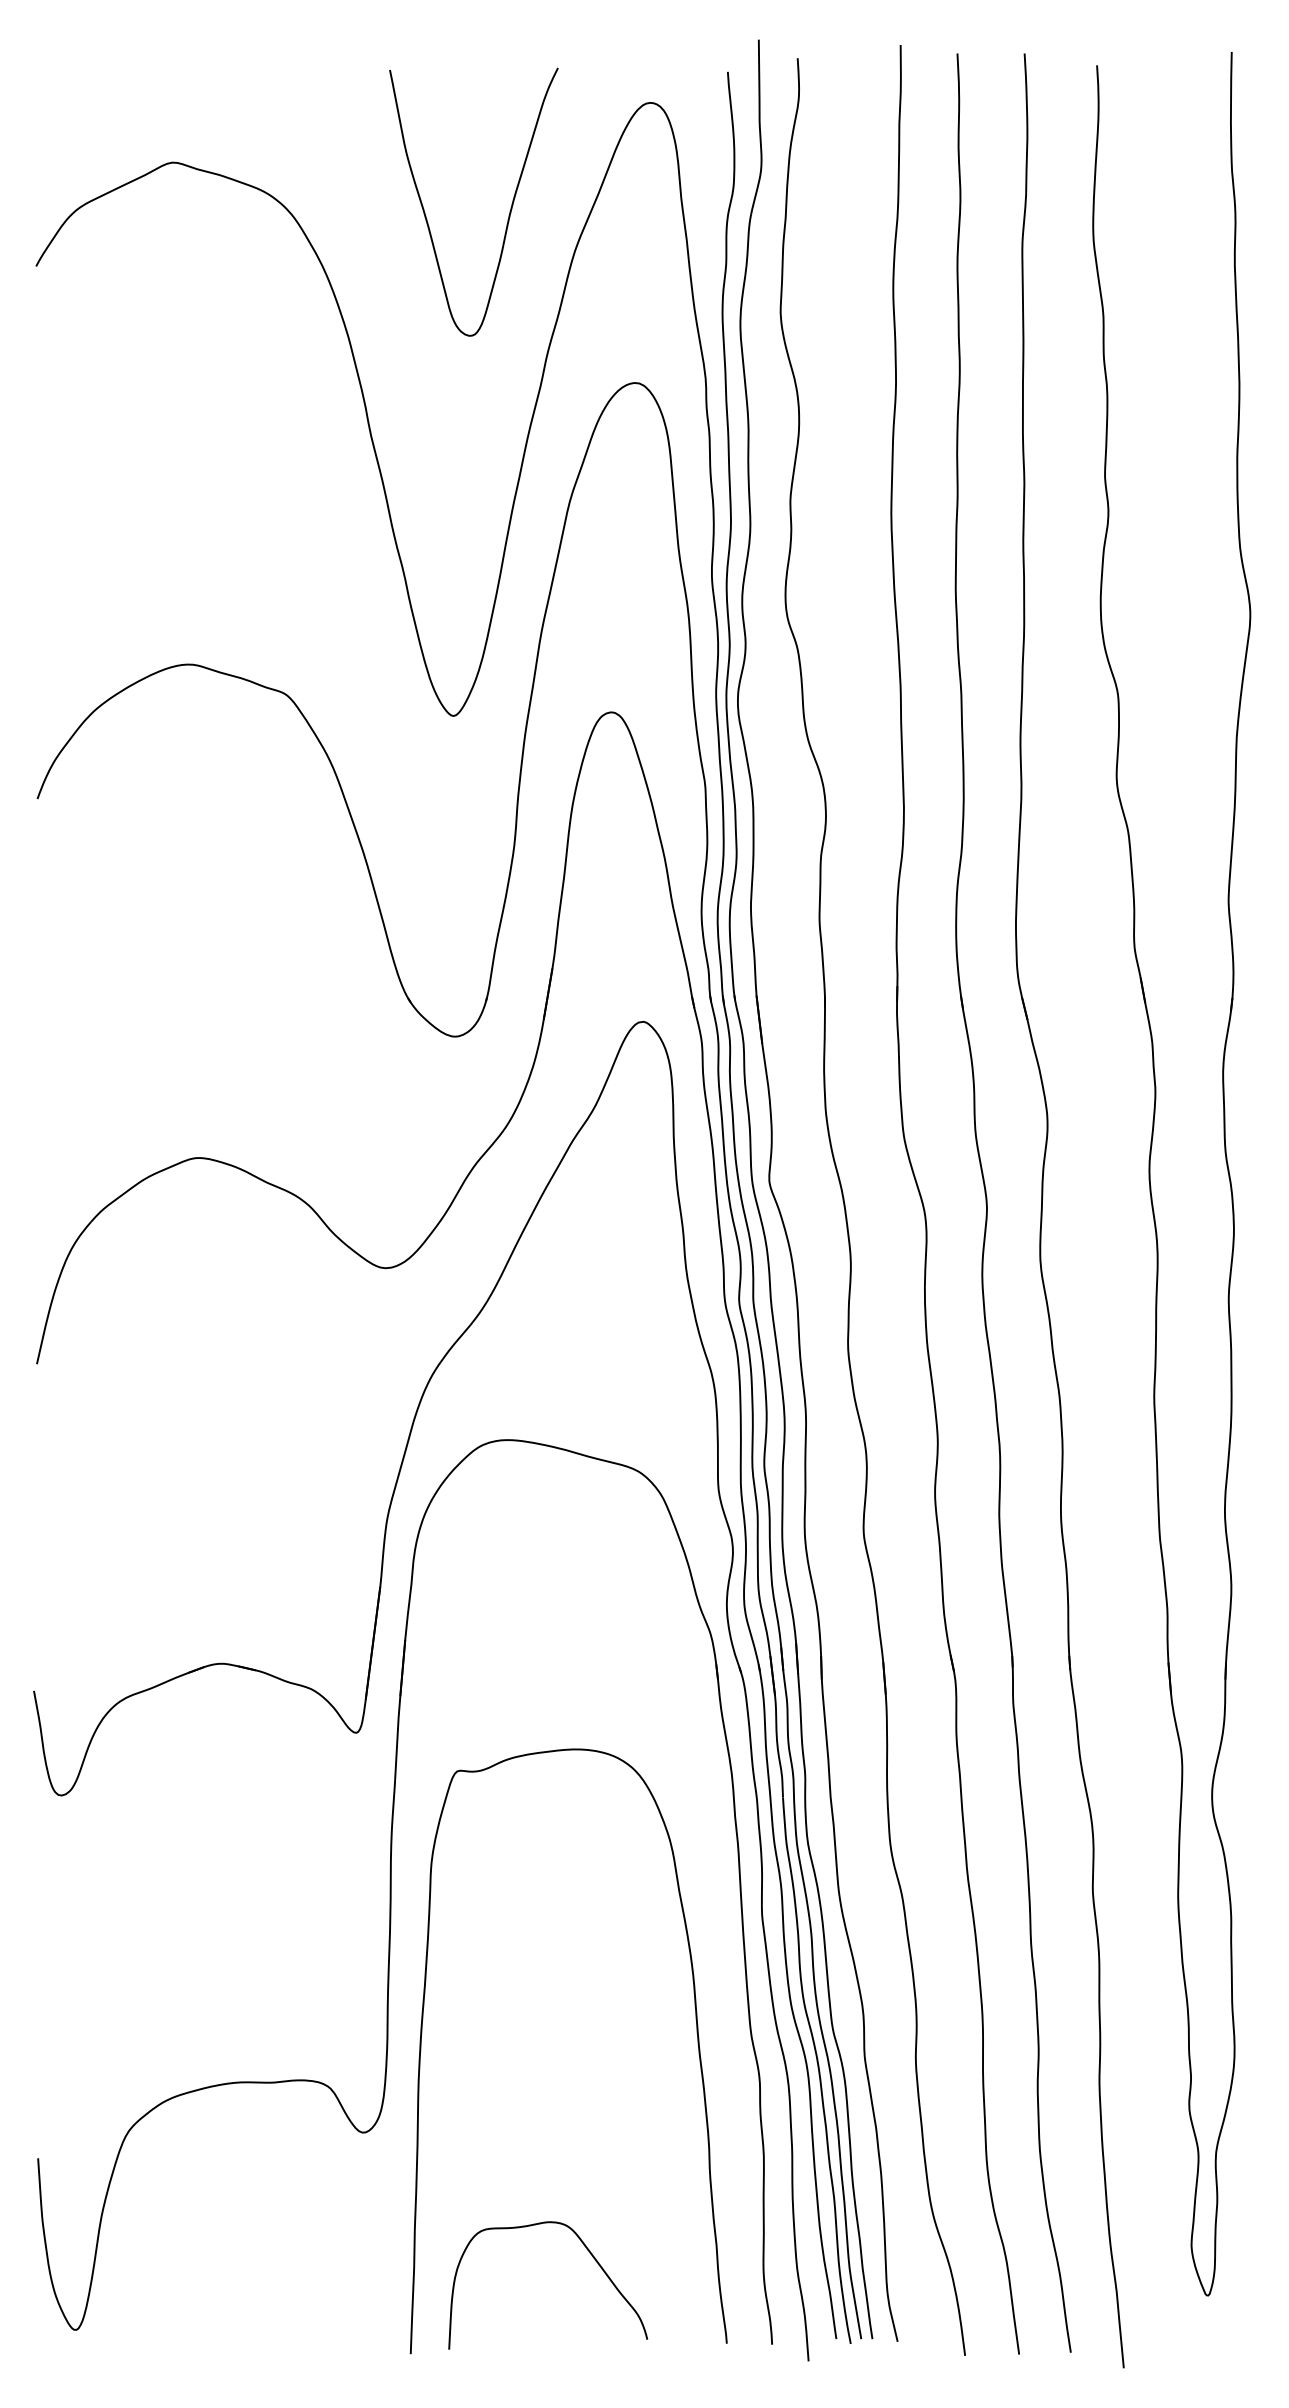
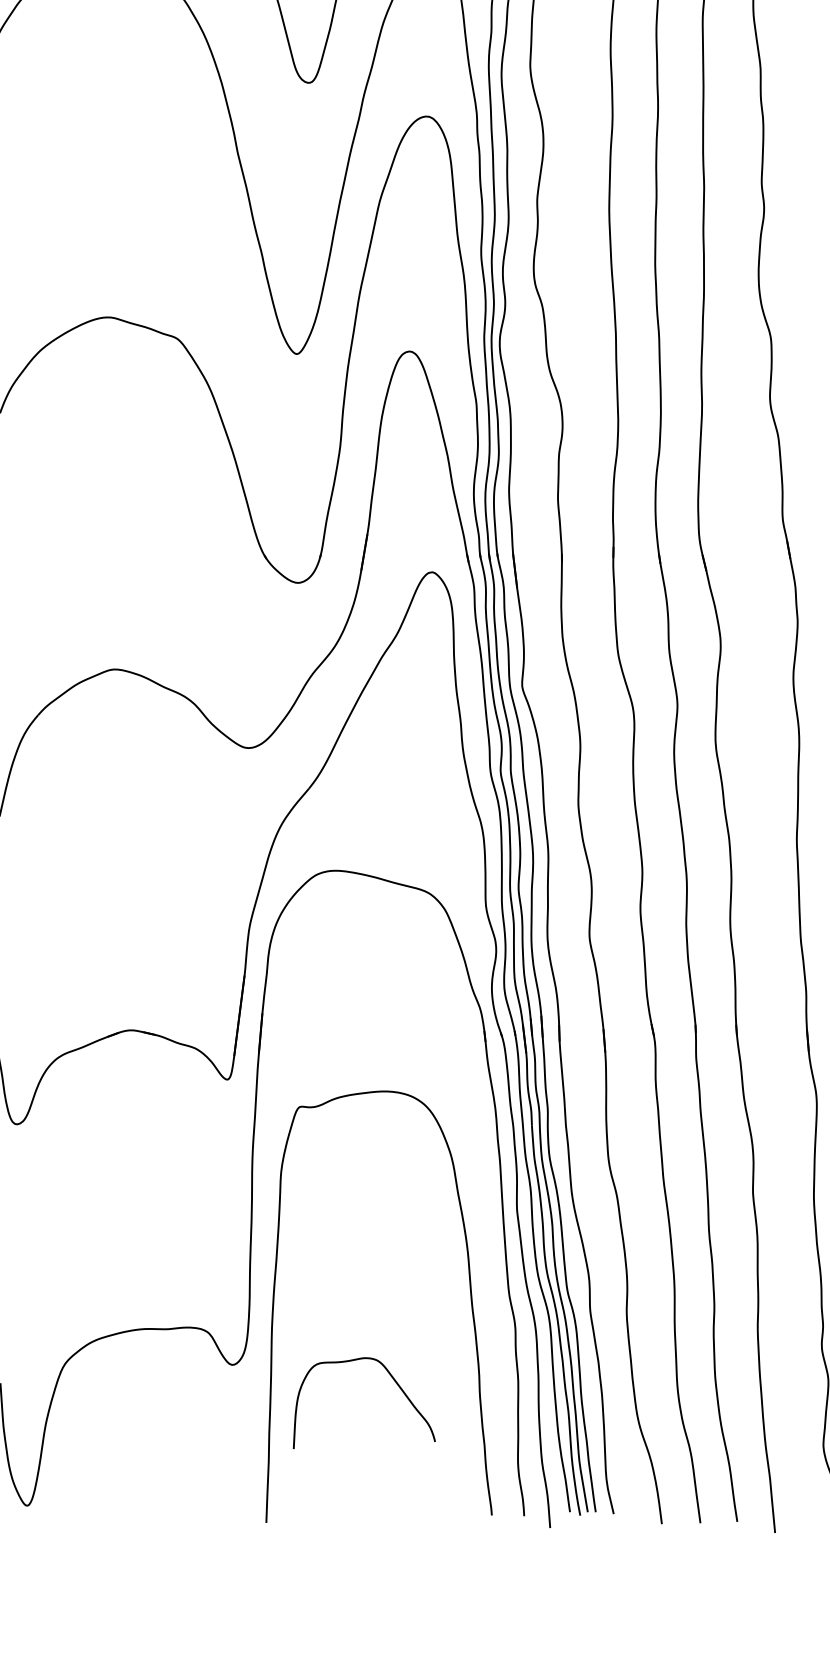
curve: (589, 2253) -> (393, 1380), moved

